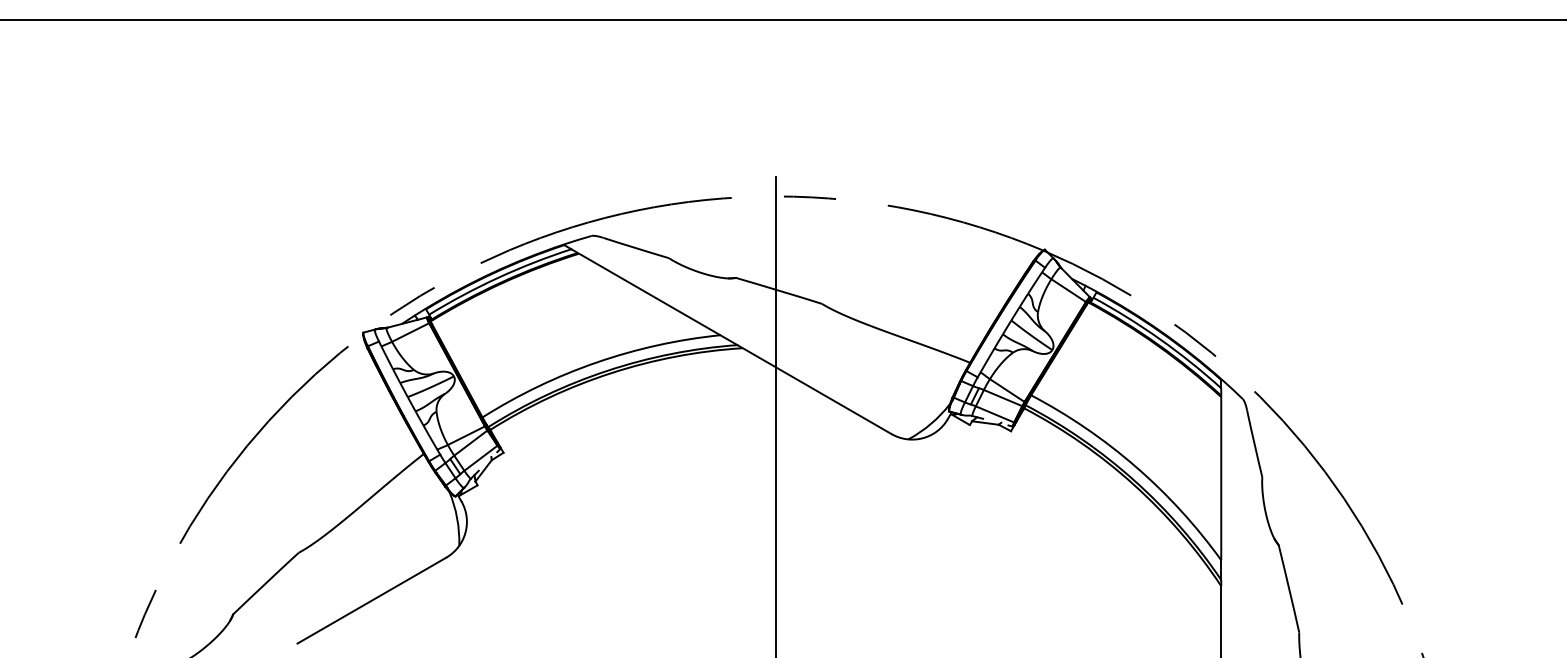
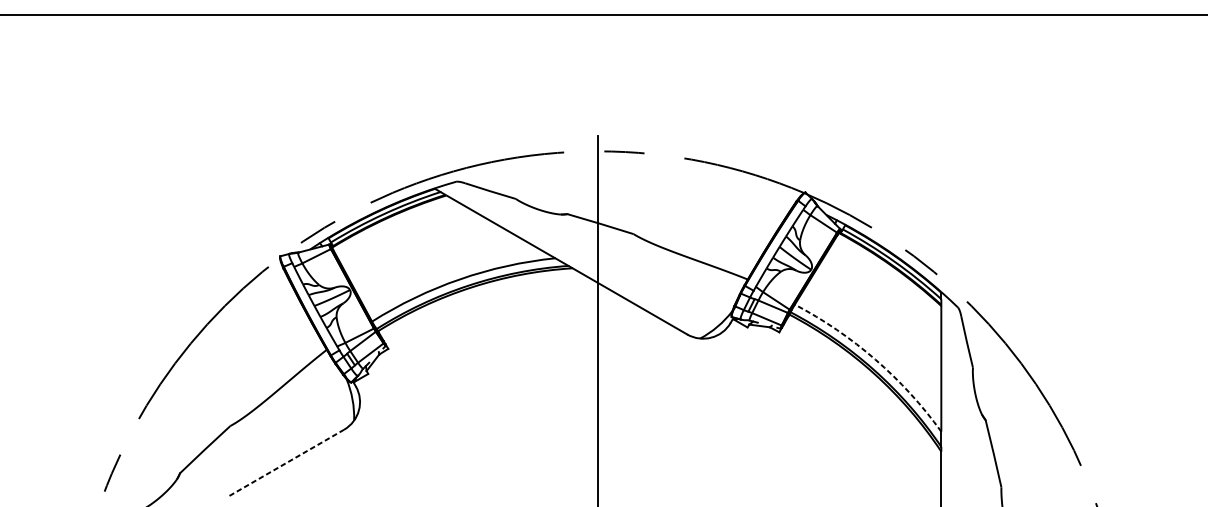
arc: (1135, 466) -> (875, 359), solid -> dashed
line: (371, 600) -> (286, 462), solid -> dashed

